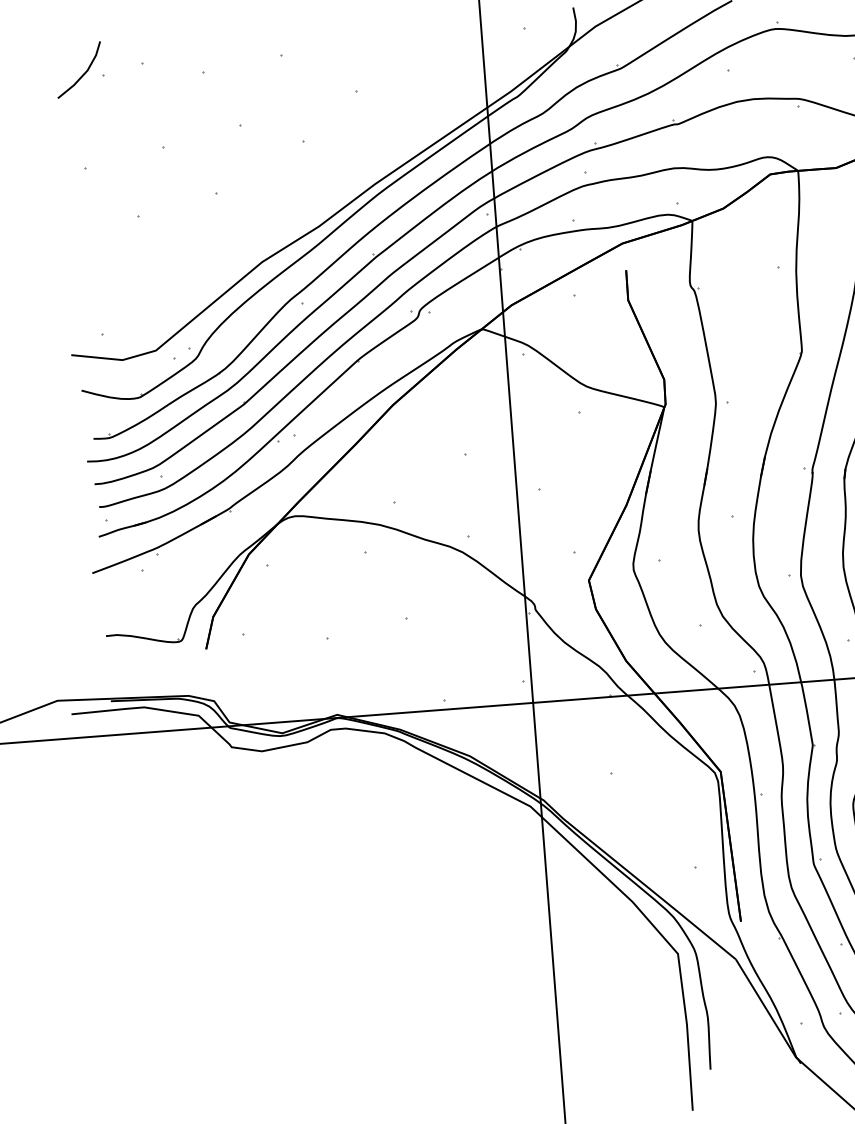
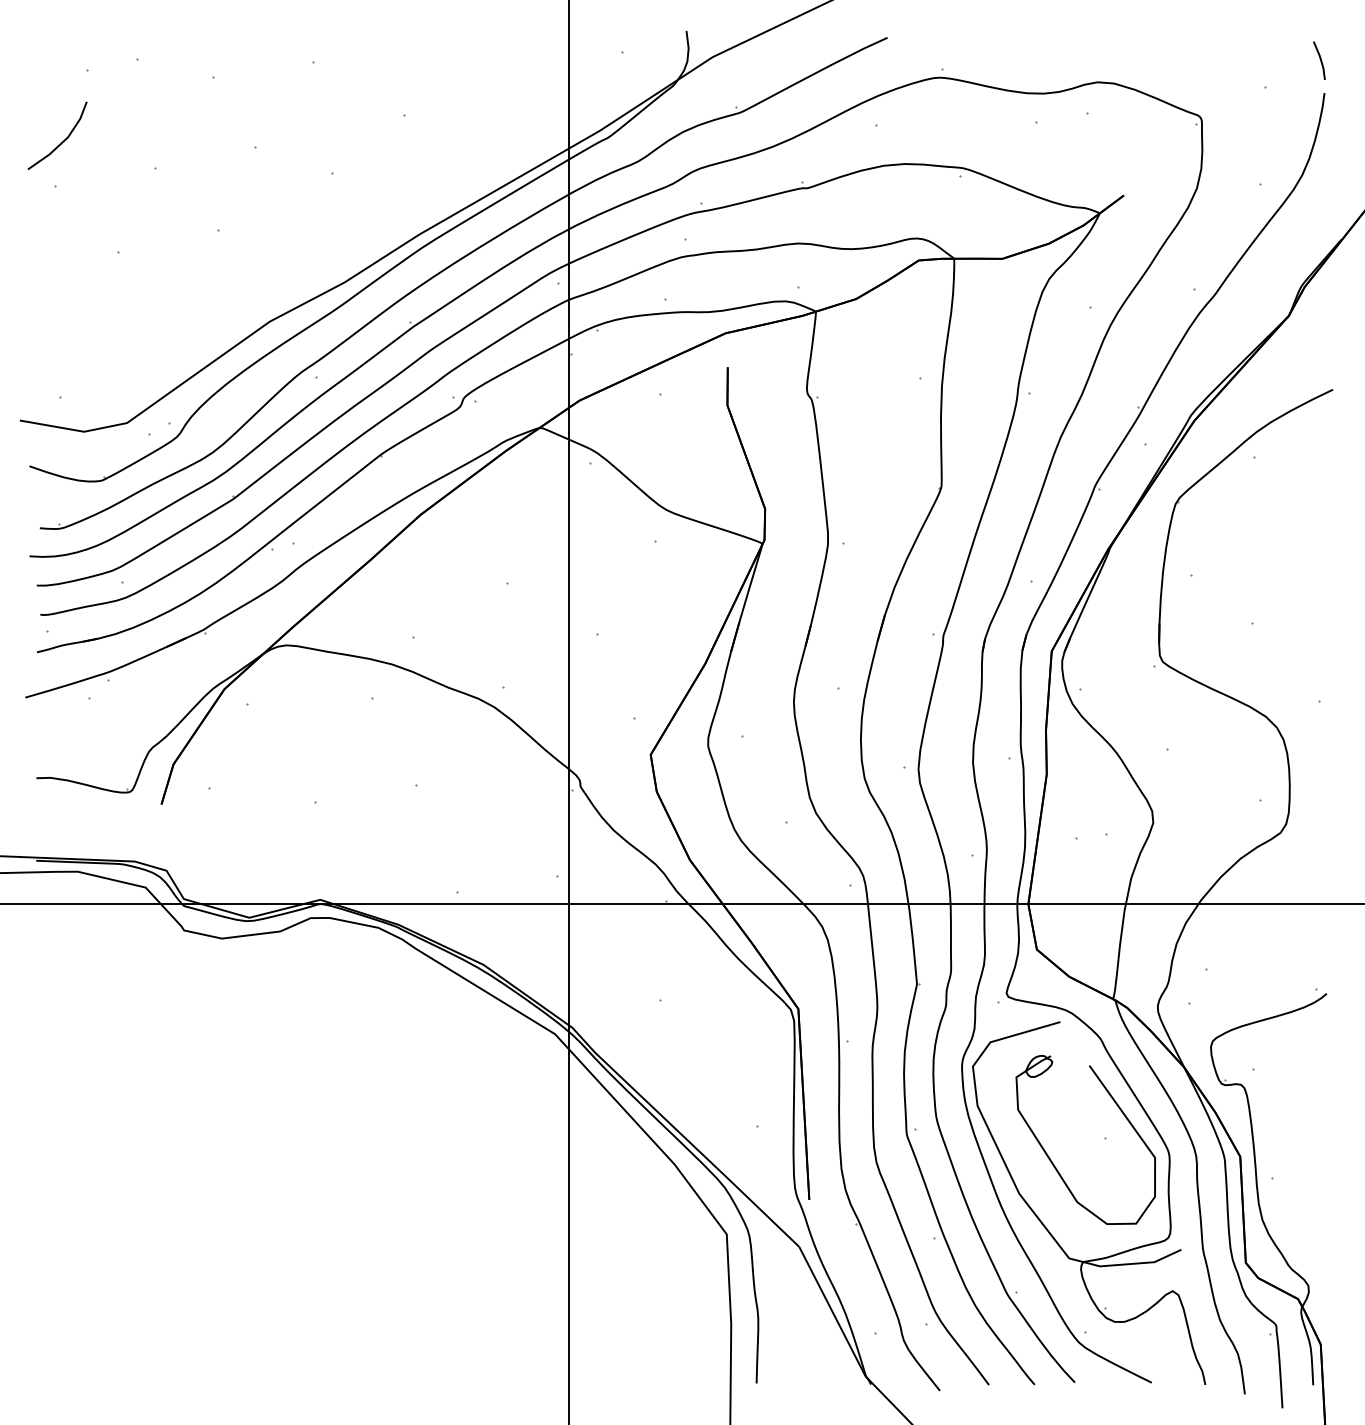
line: (84, 73) -> (63, 140), moved

